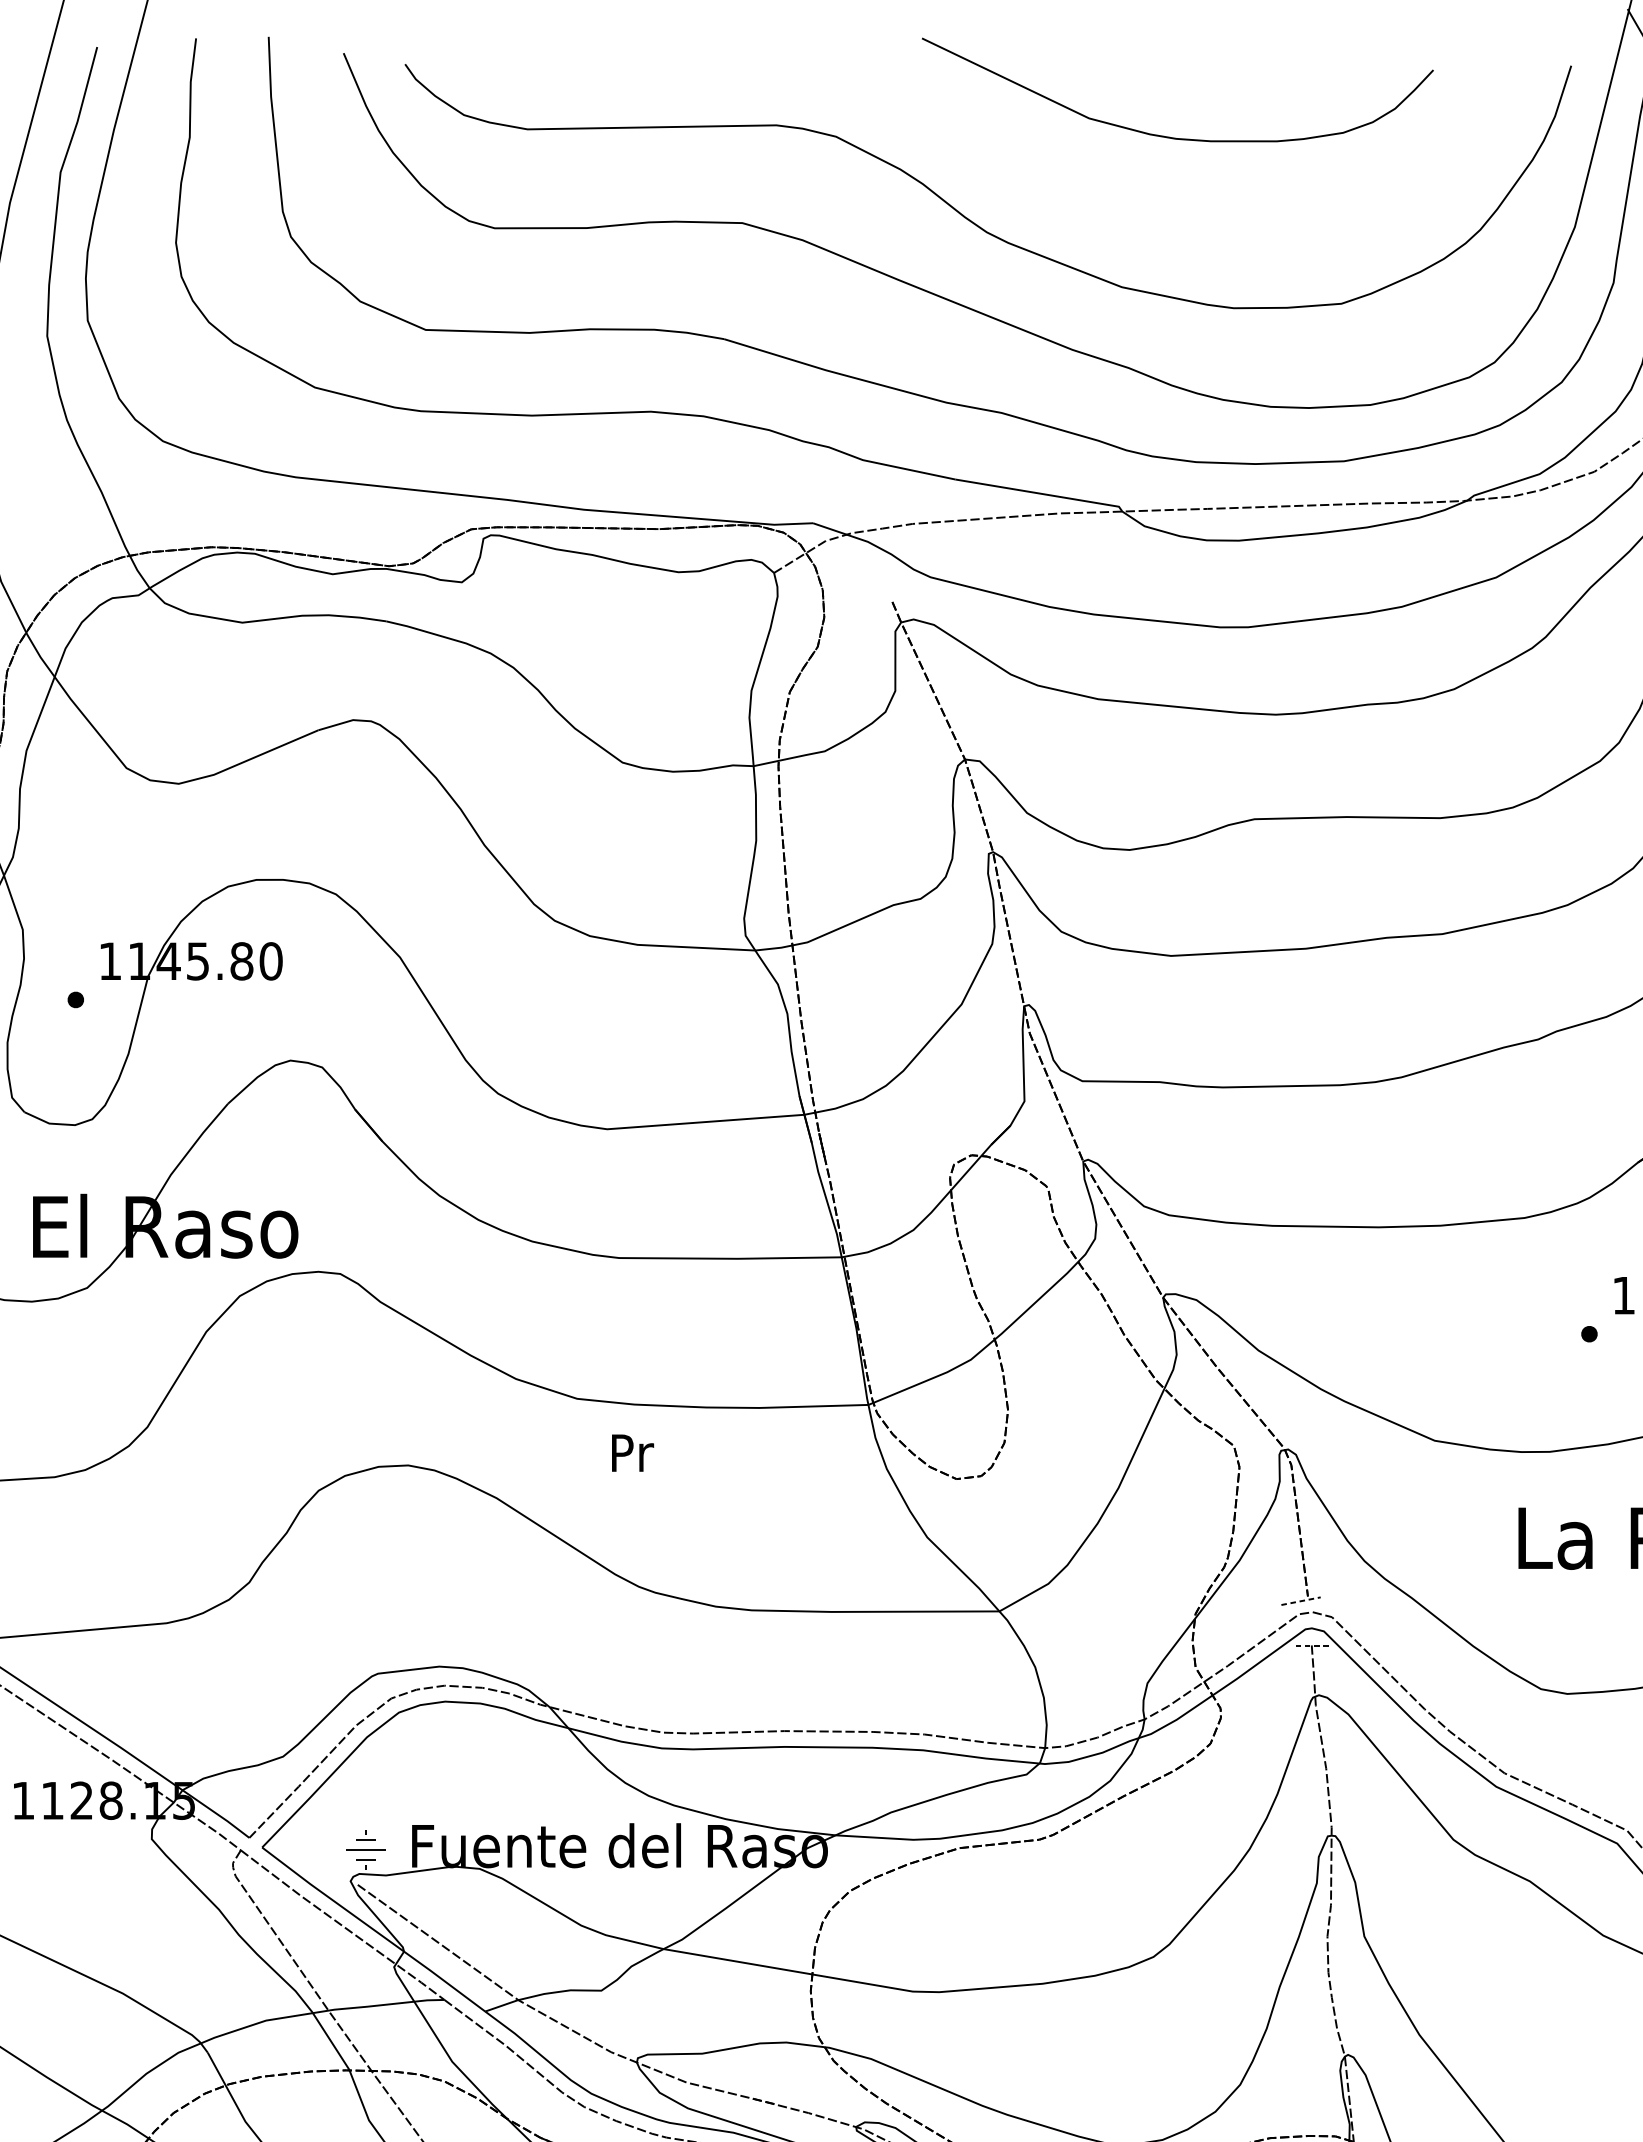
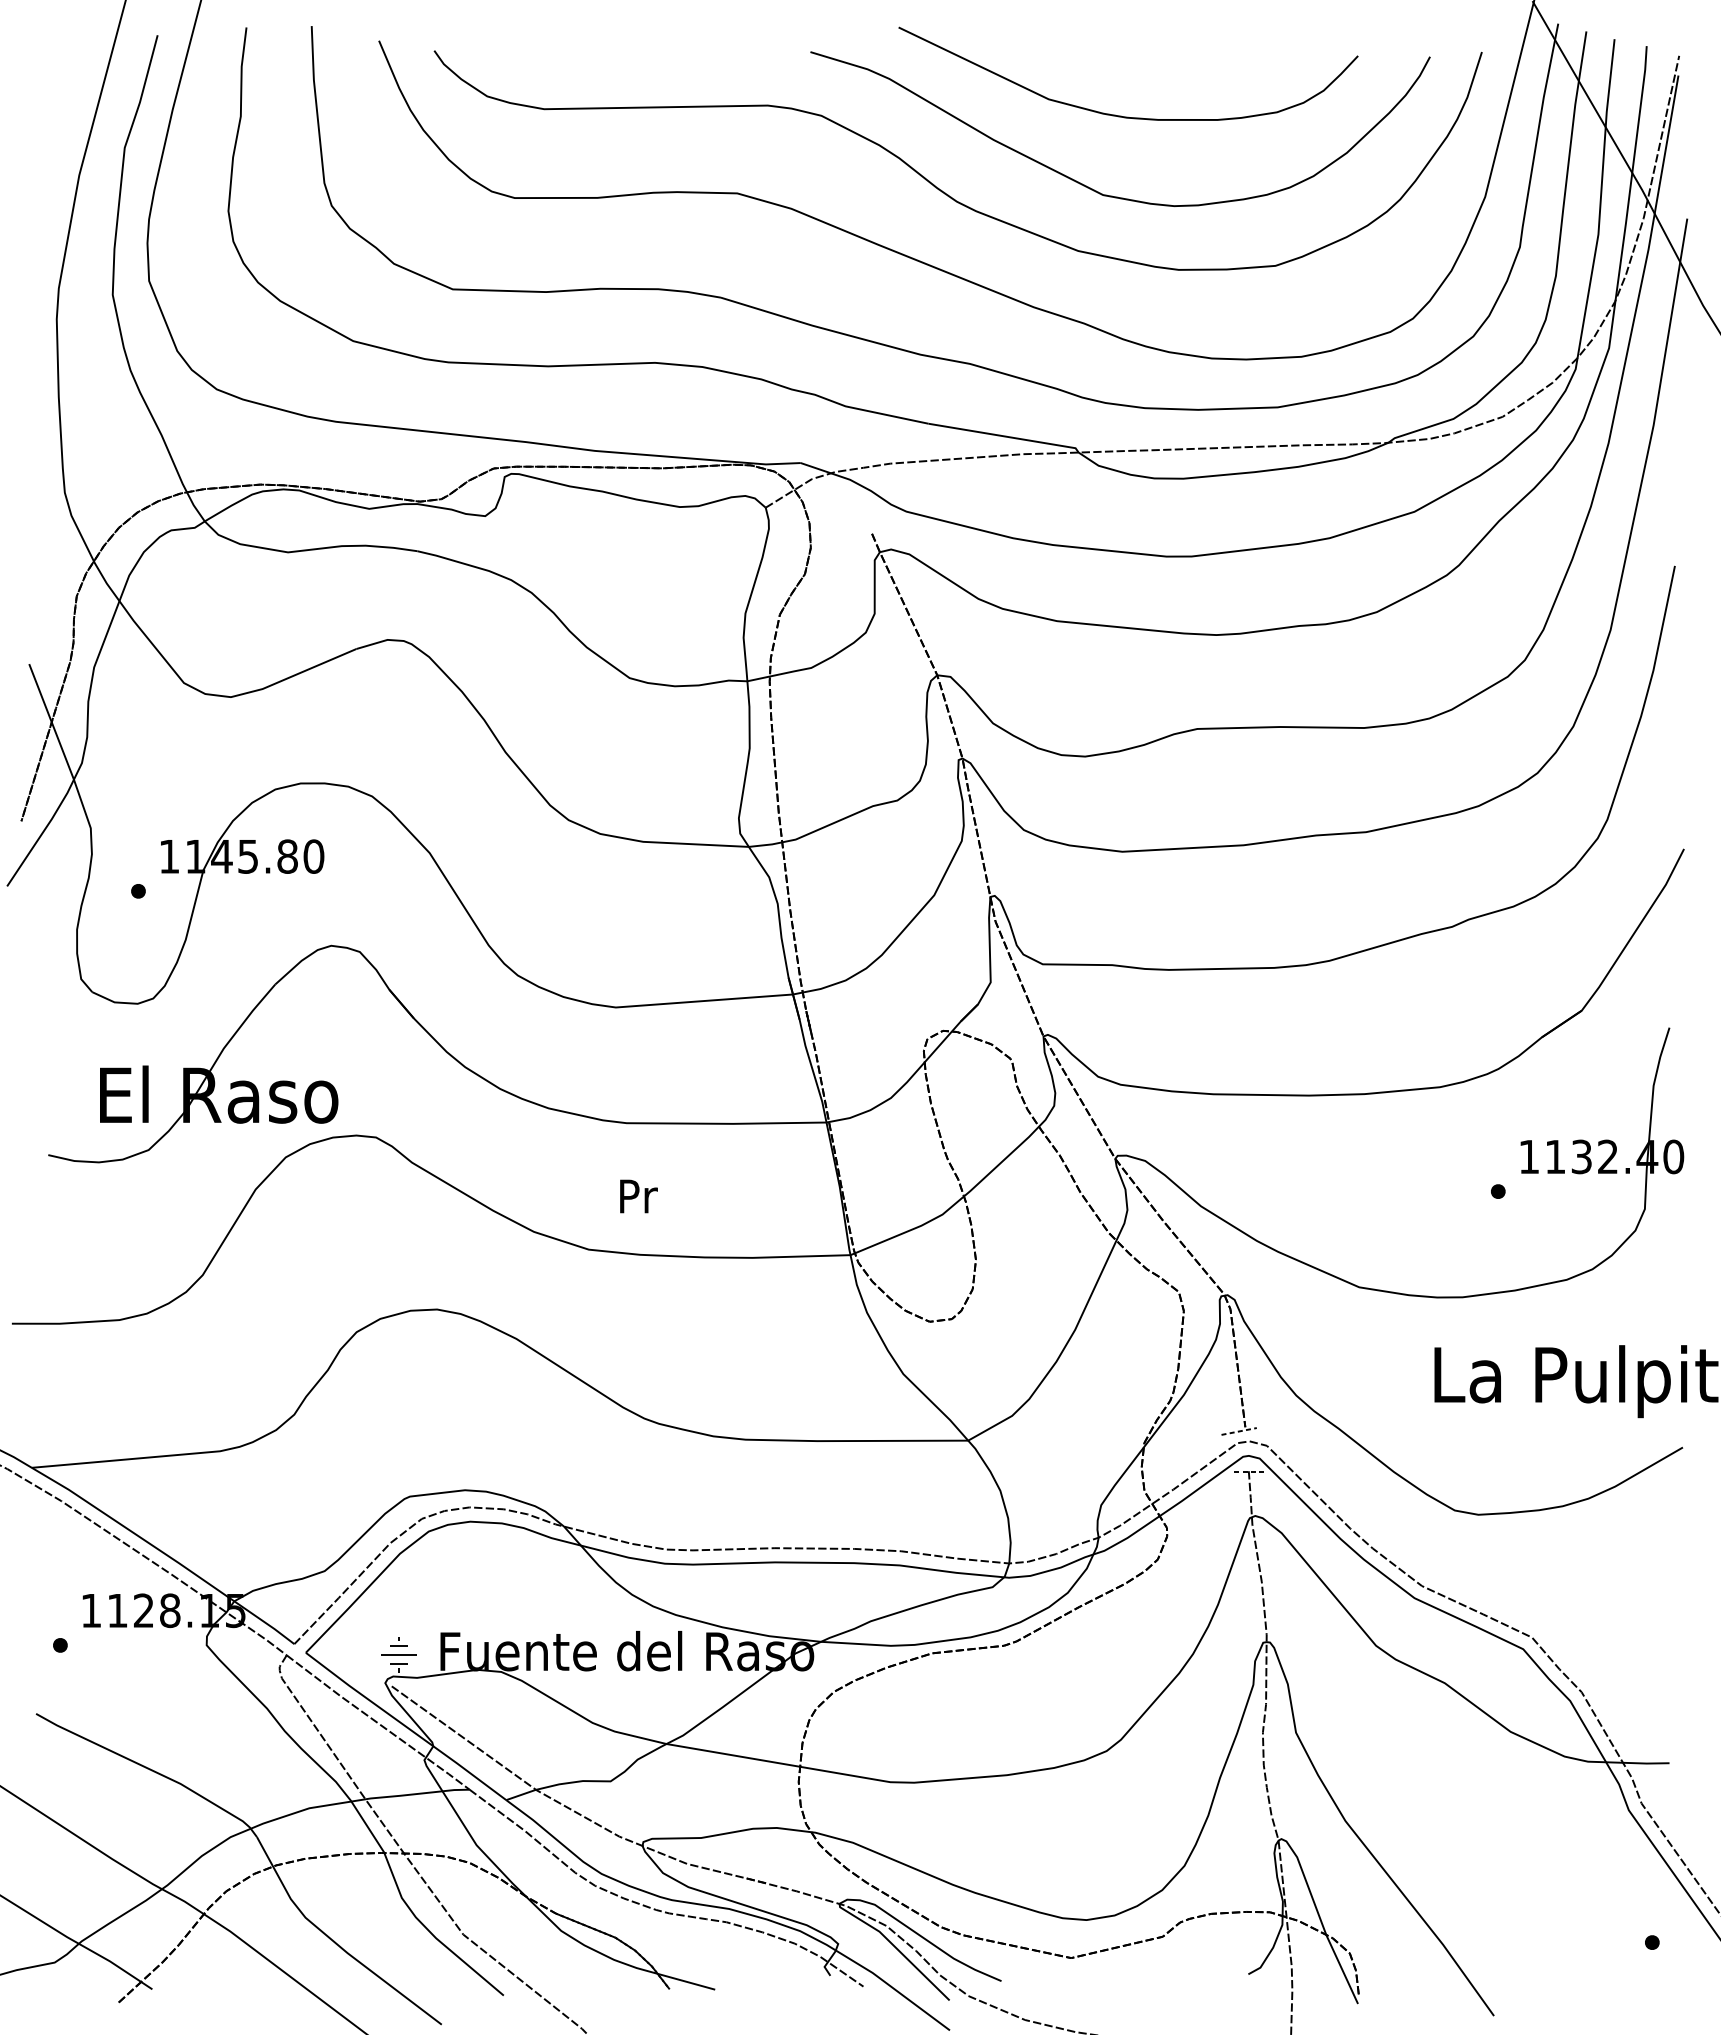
curve: (1135, 216) -> (1090, 187), added
text: (632, 1453) -> (638, 1196), moved

